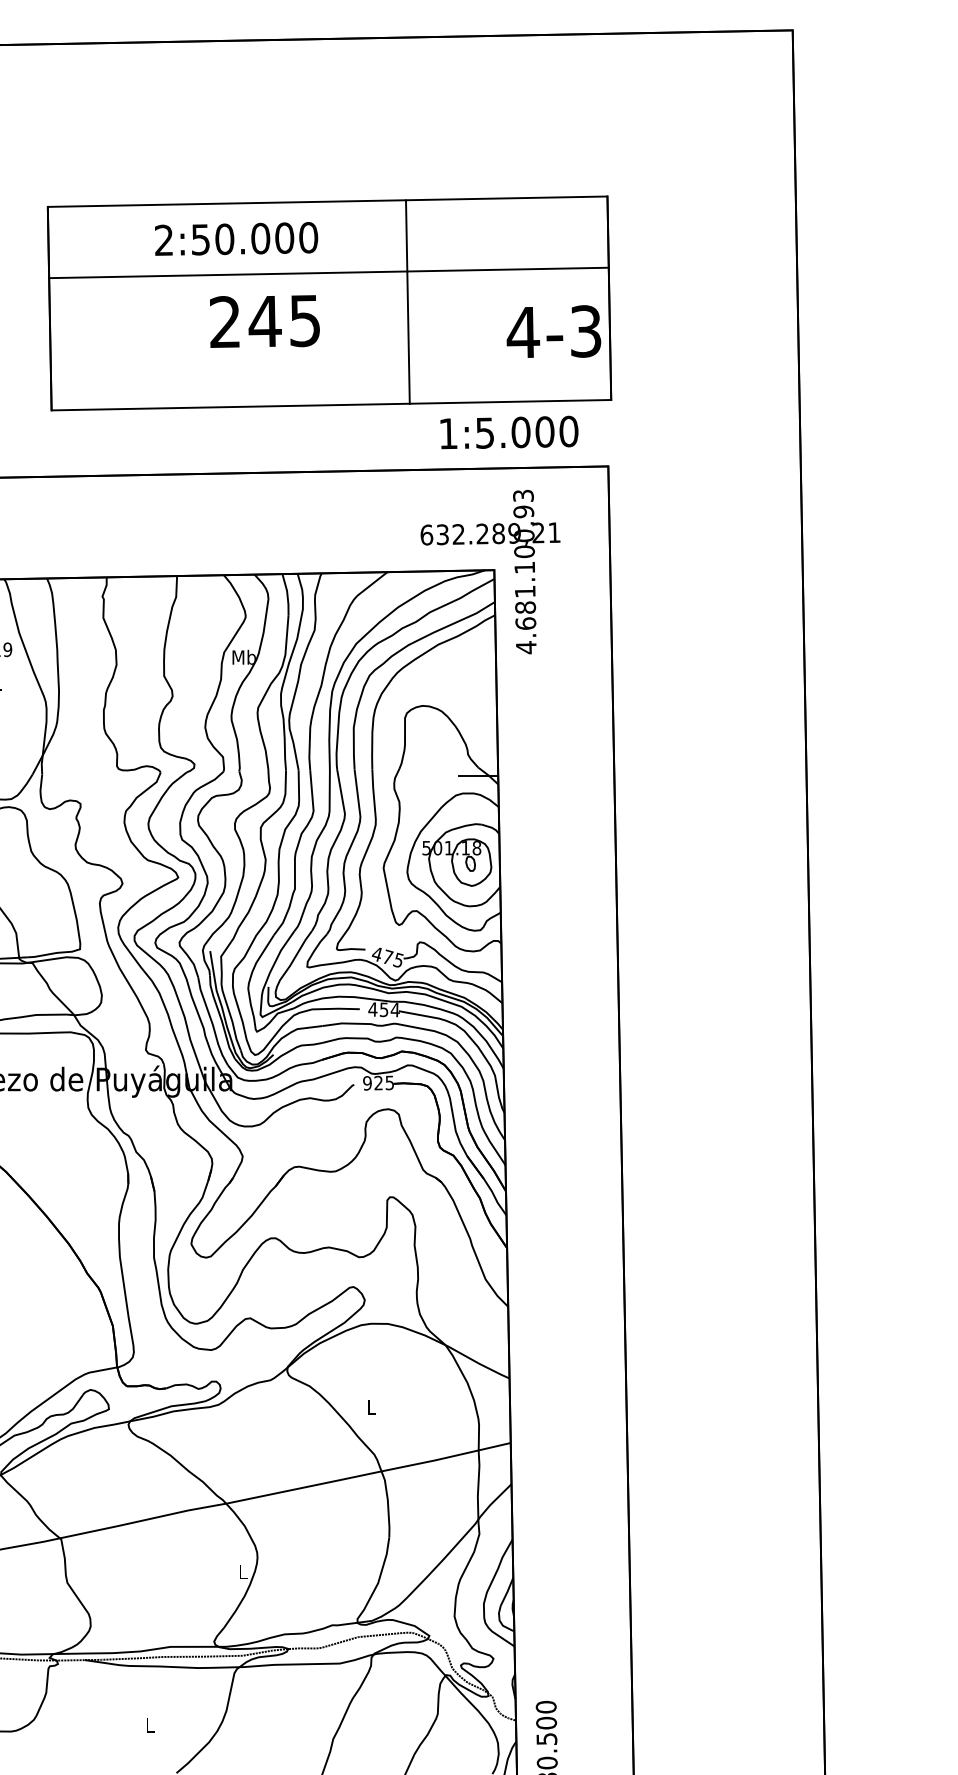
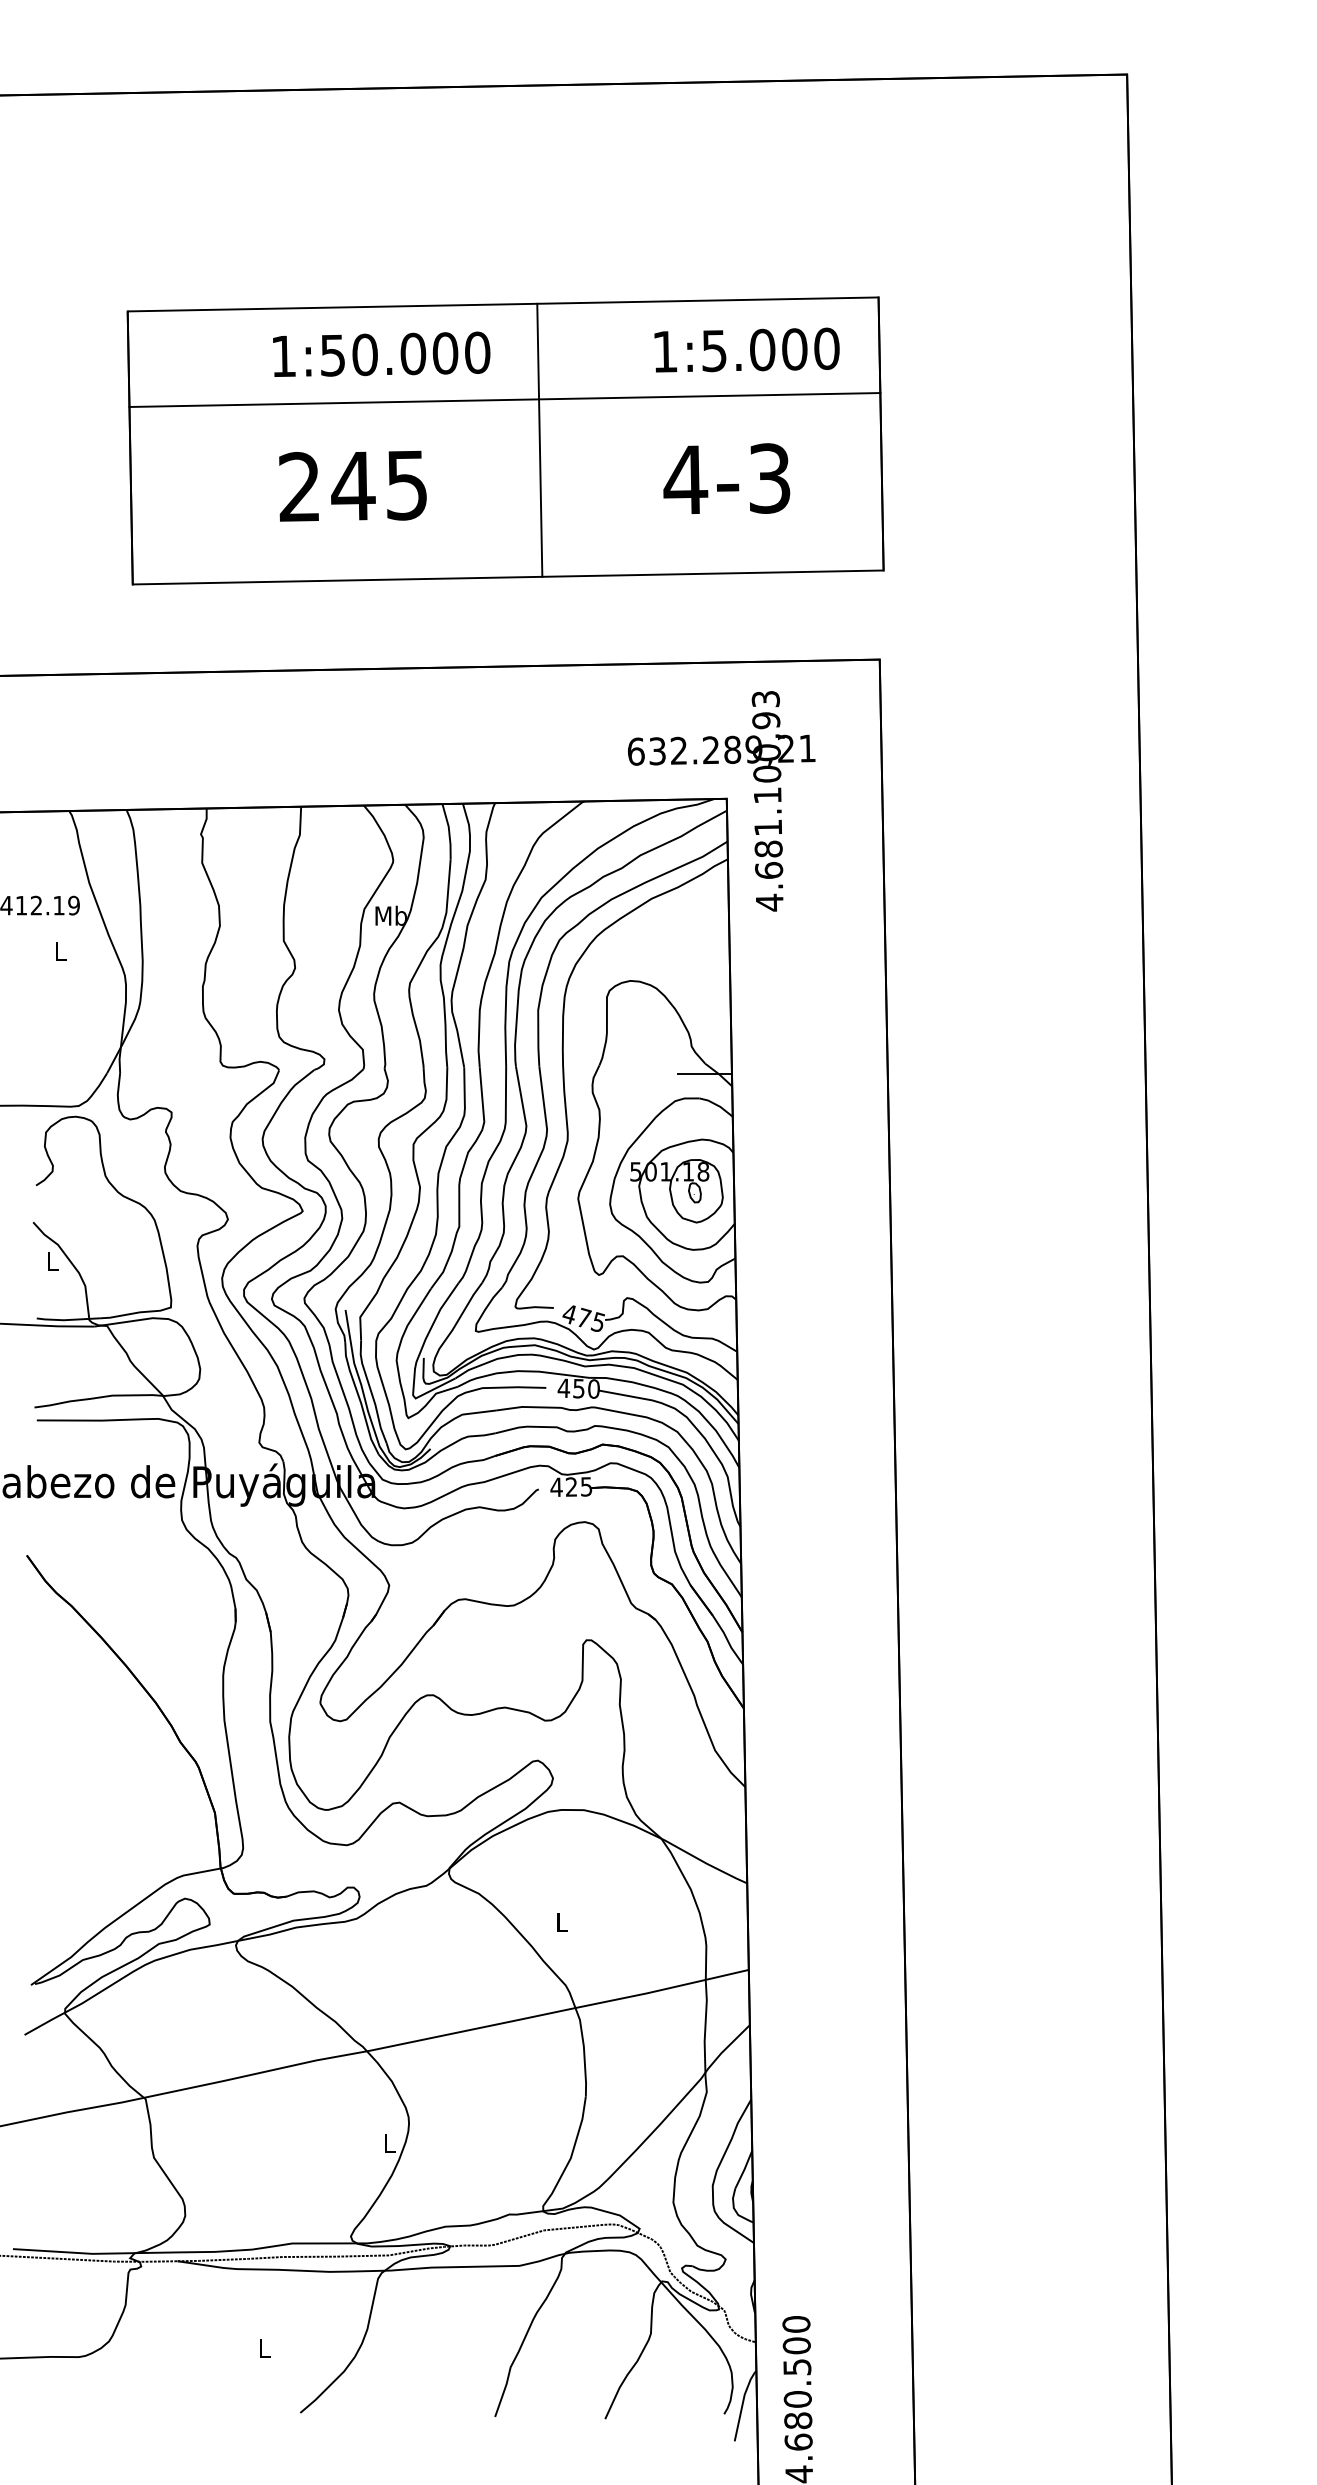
text: (163, 240) -> (283, 356), 2:50.000 -> 1:50.000
line: (407, 301) -> (539, 439), moved
text: (264, 321) -> (352, 485), moved
text: (553, 331) -> (726, 478), moved
text: (509, 432) -> (746, 349), moved
text: (394, 1009) -> (593, 1388), 454 -> 450
text: (367, 1083) -> (556, 1487), 925 -> 425

